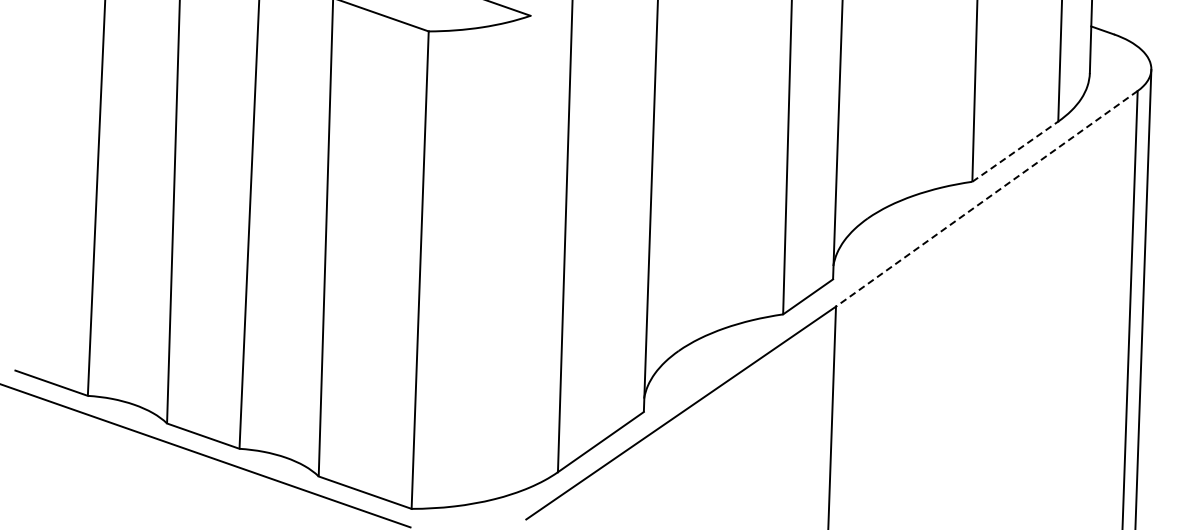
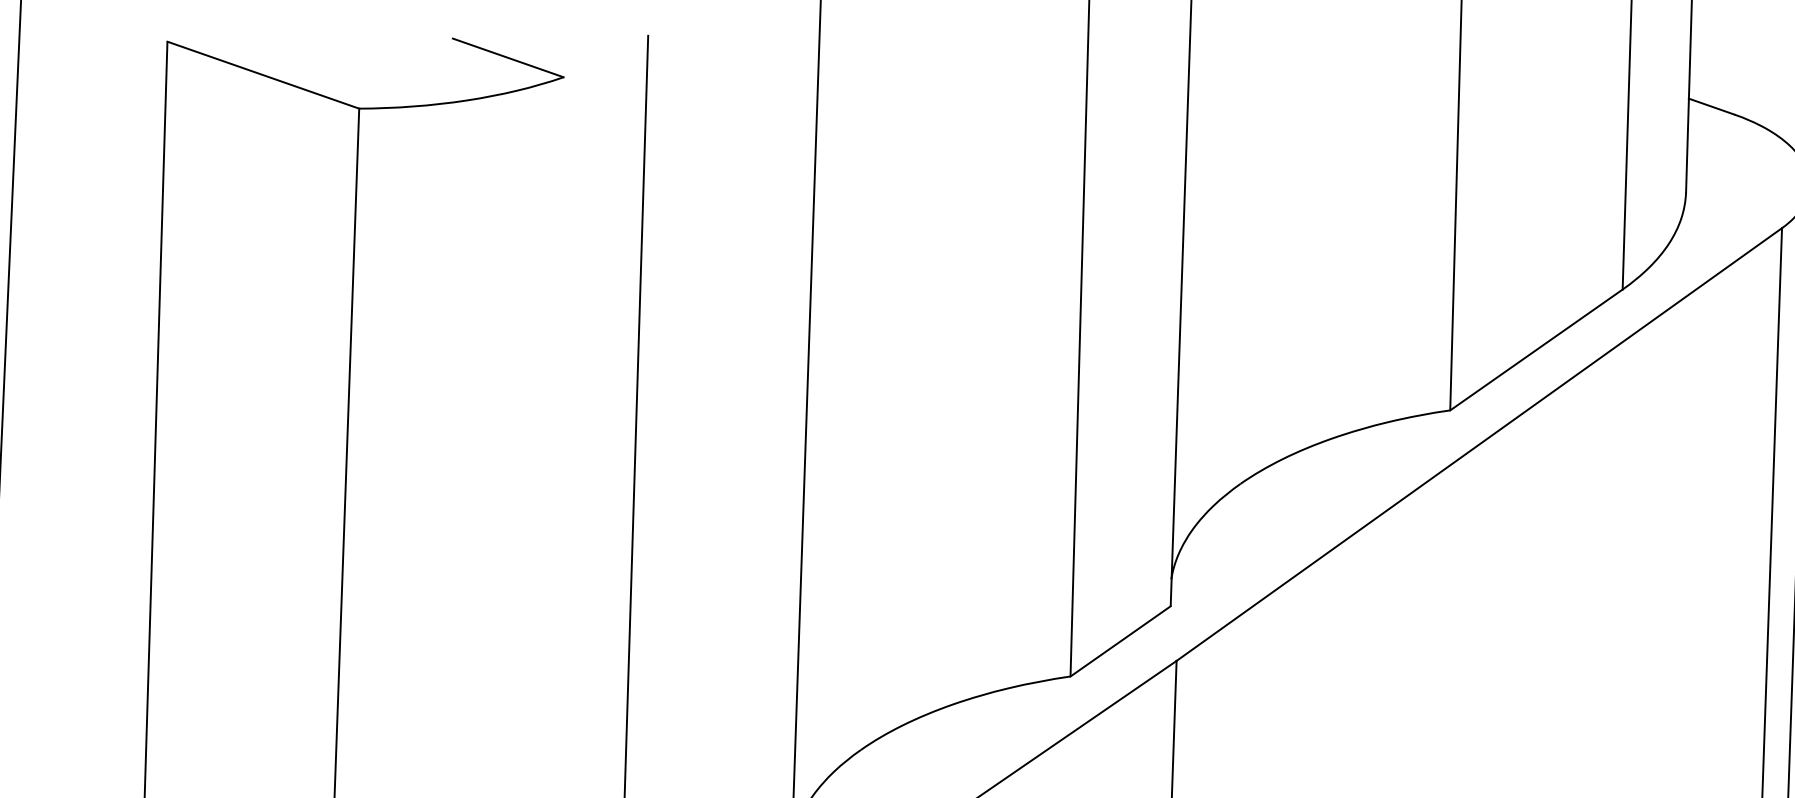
line: (1015, 151) -> (1536, 349), dashed -> solid
line: (986, 199) -> (1478, 445), dashed -> solid

